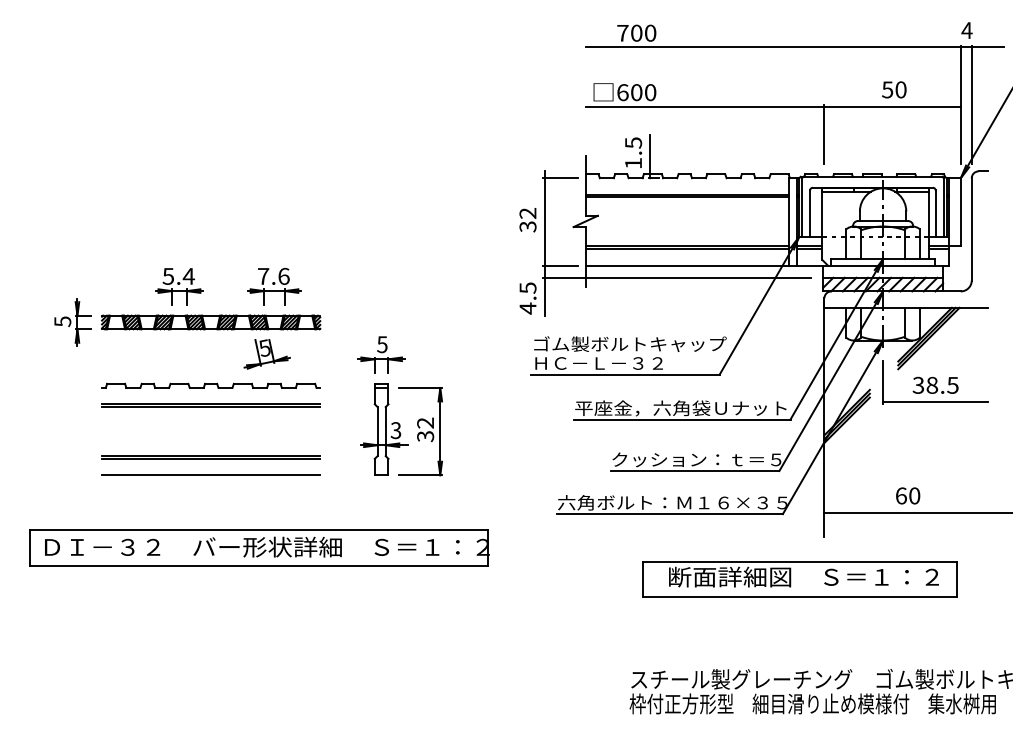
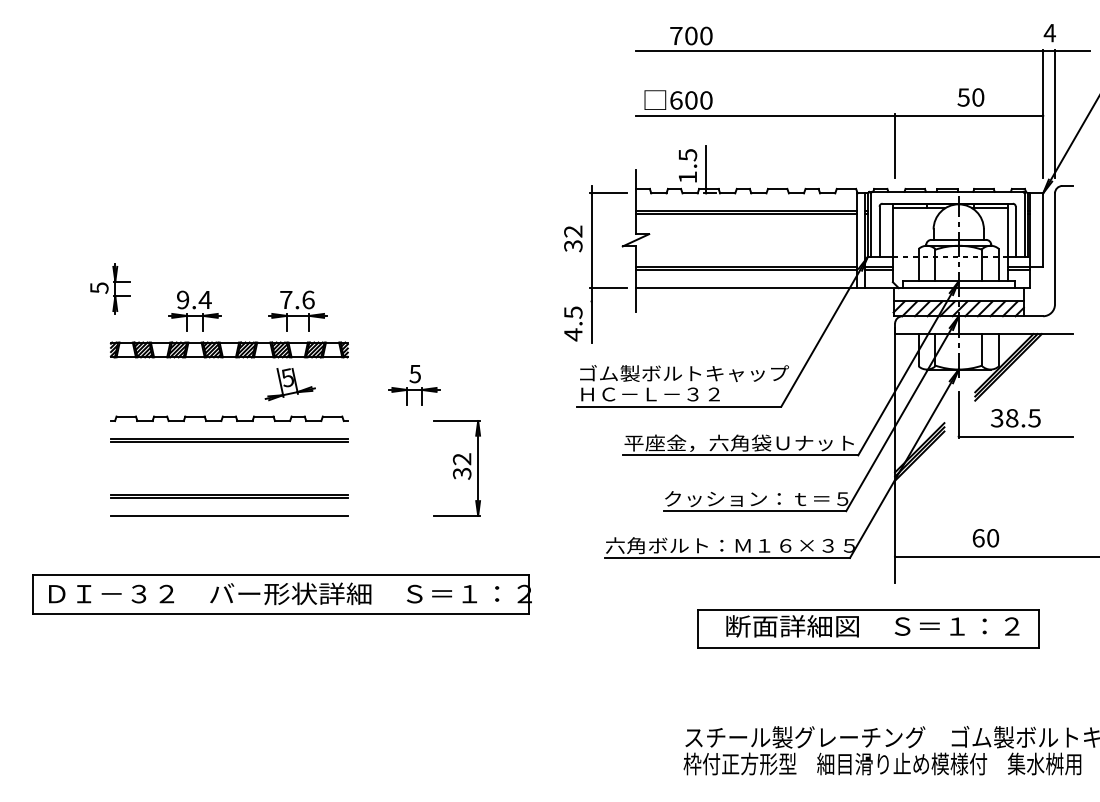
text: (167, 275) -> (182, 299), 5.4 -> 9.4
line: (676, 277) -> (734, 301), removed
part: (73, 322) -> (110, 288), moved
part: (384, 429) -> (417, 466), removed

